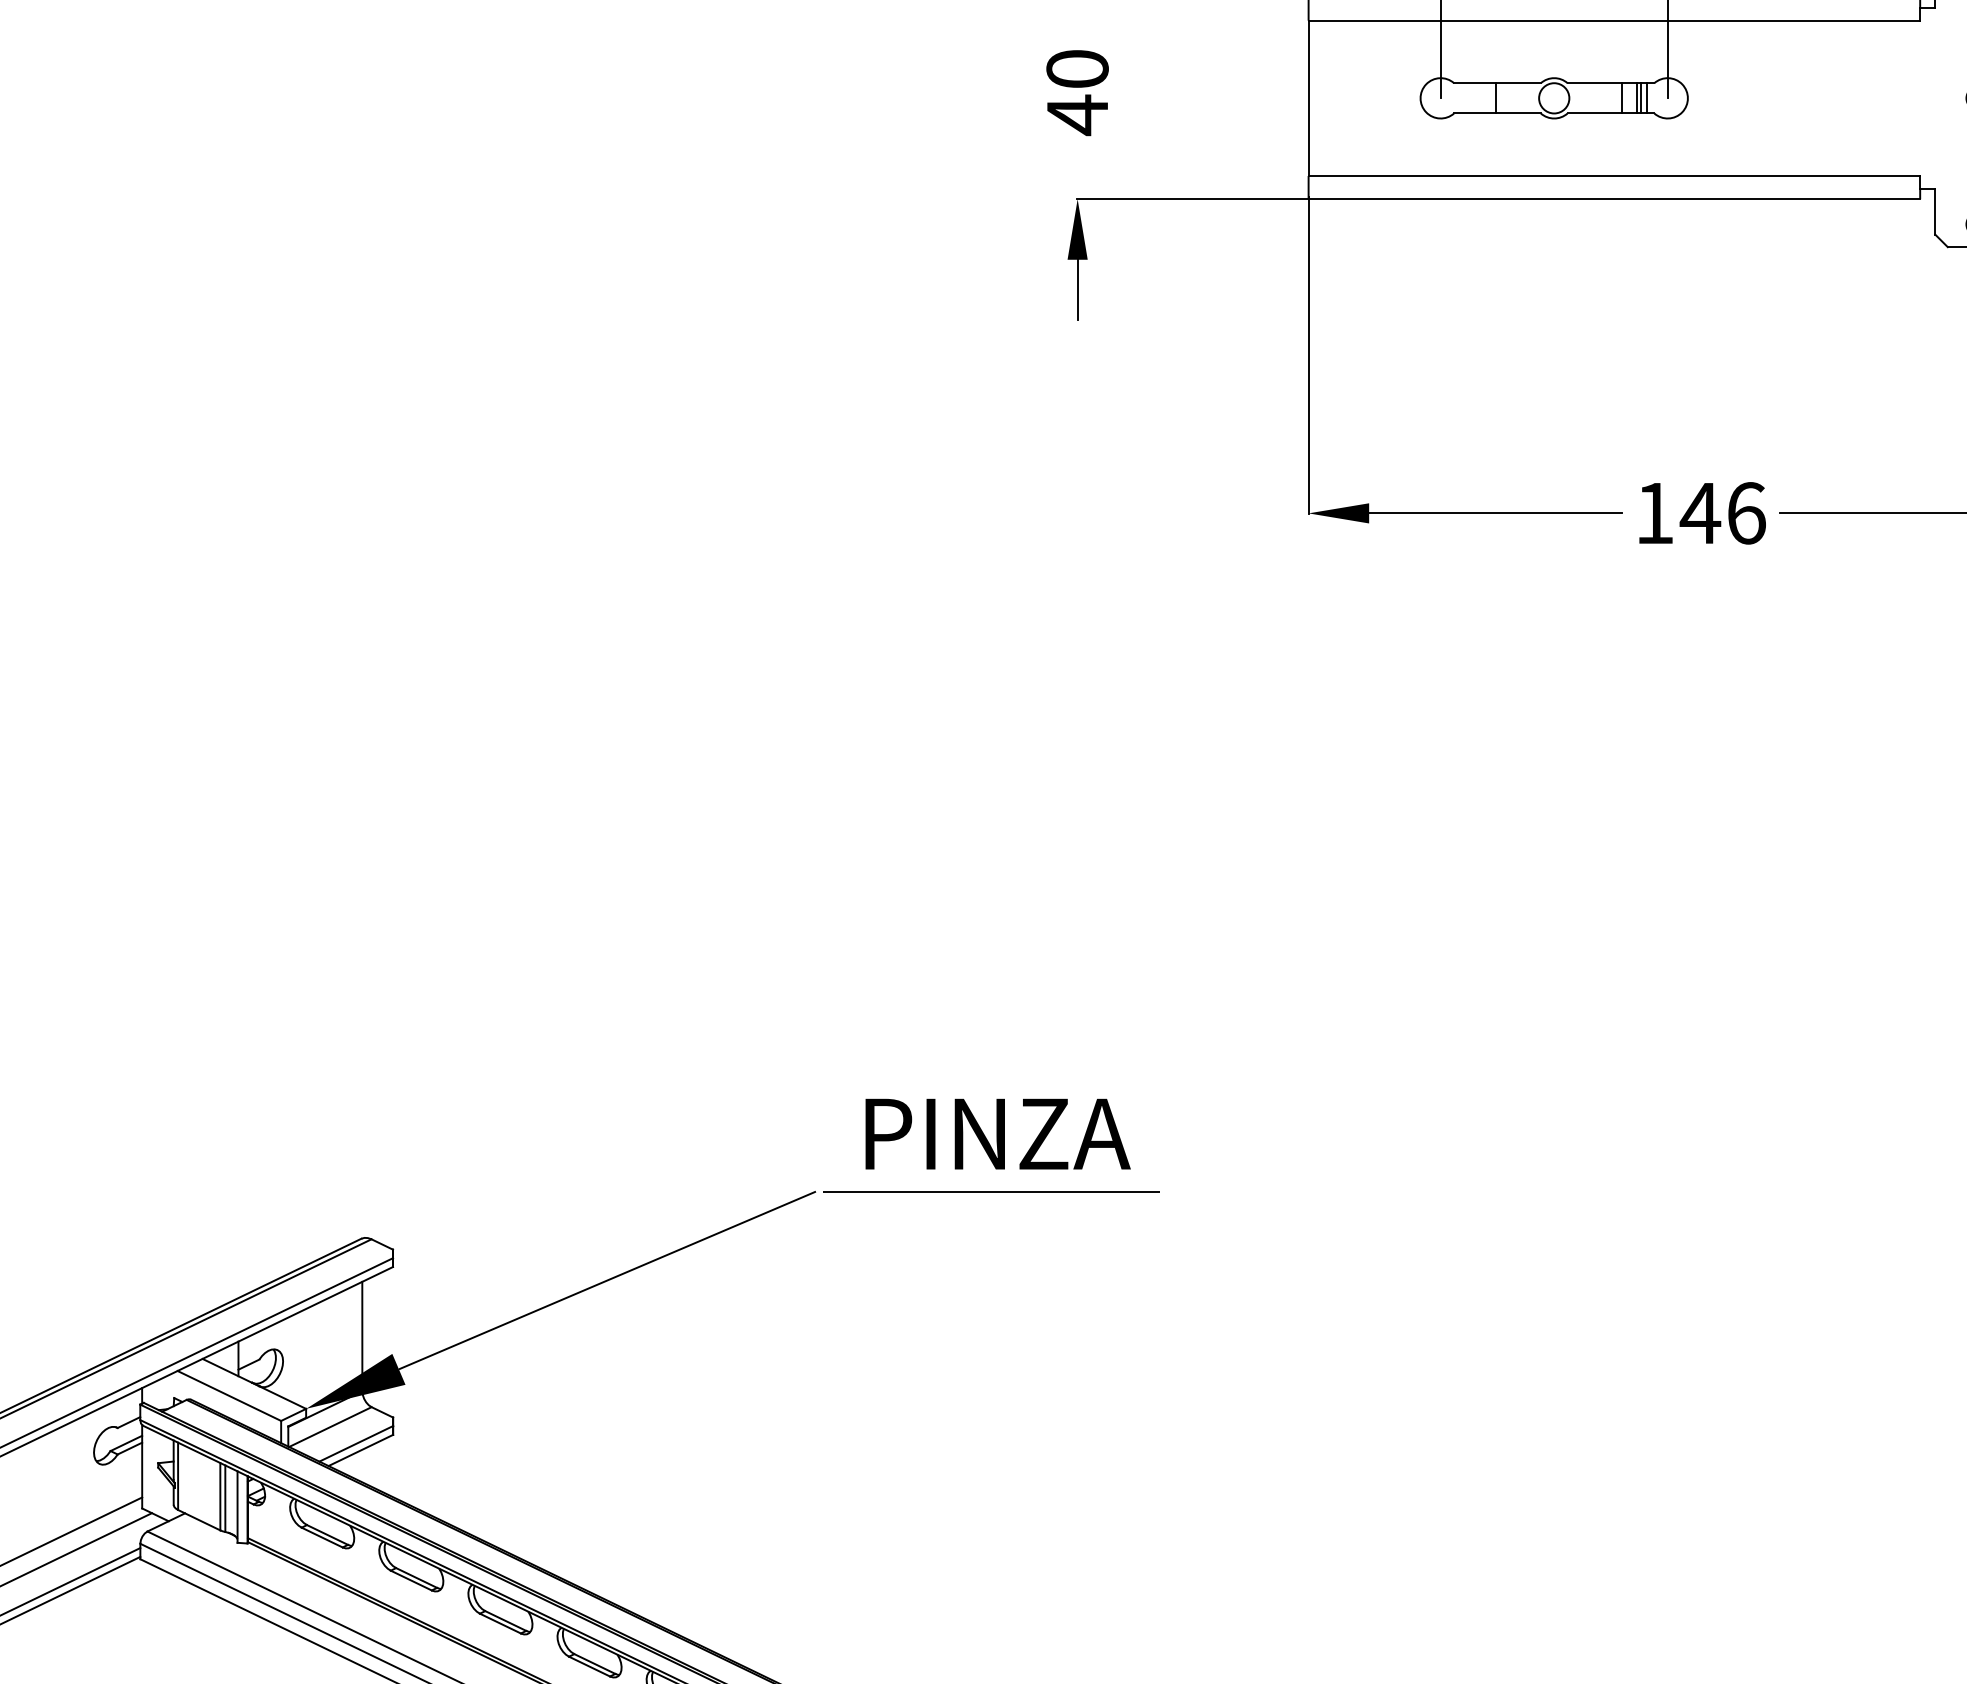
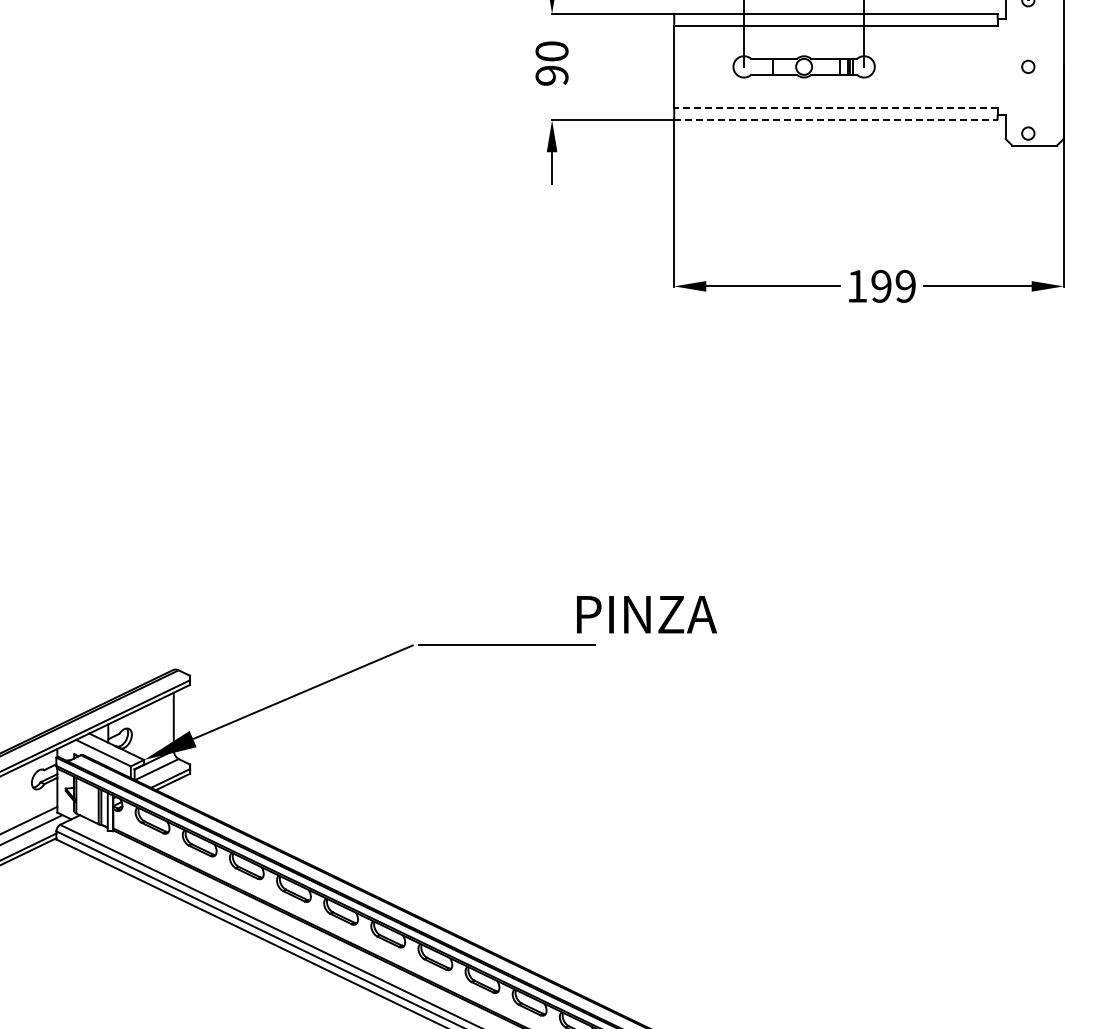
text: (1076, 114) -> (551, 75), 40 -> 90
line: (1613, 175) -> (835, 107), solid -> dashed
line: (1613, 199) -> (835, 120), solid -> dashed
text: (1723, 511) -> (893, 285), 146 -> 199
text: (997, 1133) -> (646, 614), moved

